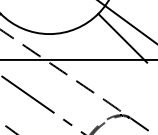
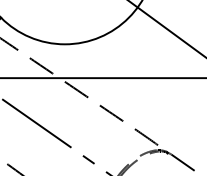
line: (122, 37) -> (160, 48), removed

